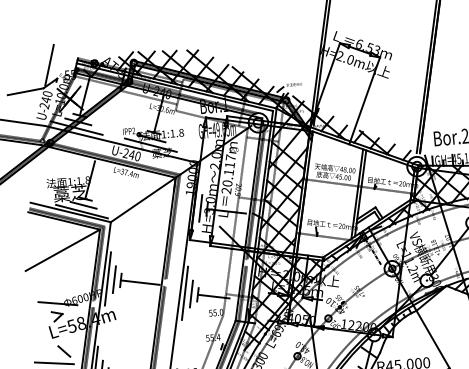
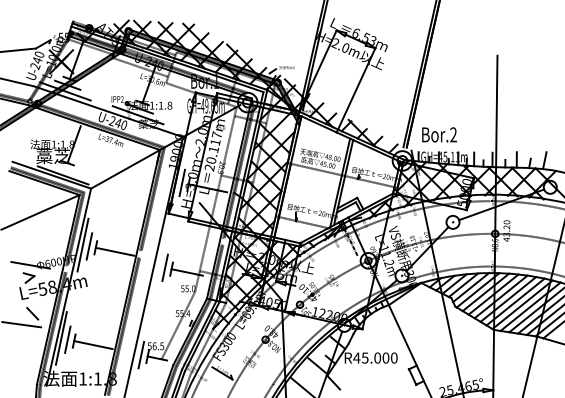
line: (48, 64) -> (43, 25), removed
line: (83, 204) -> (65, 168), removed
line: (184, 293) -> (158, 266), removed

